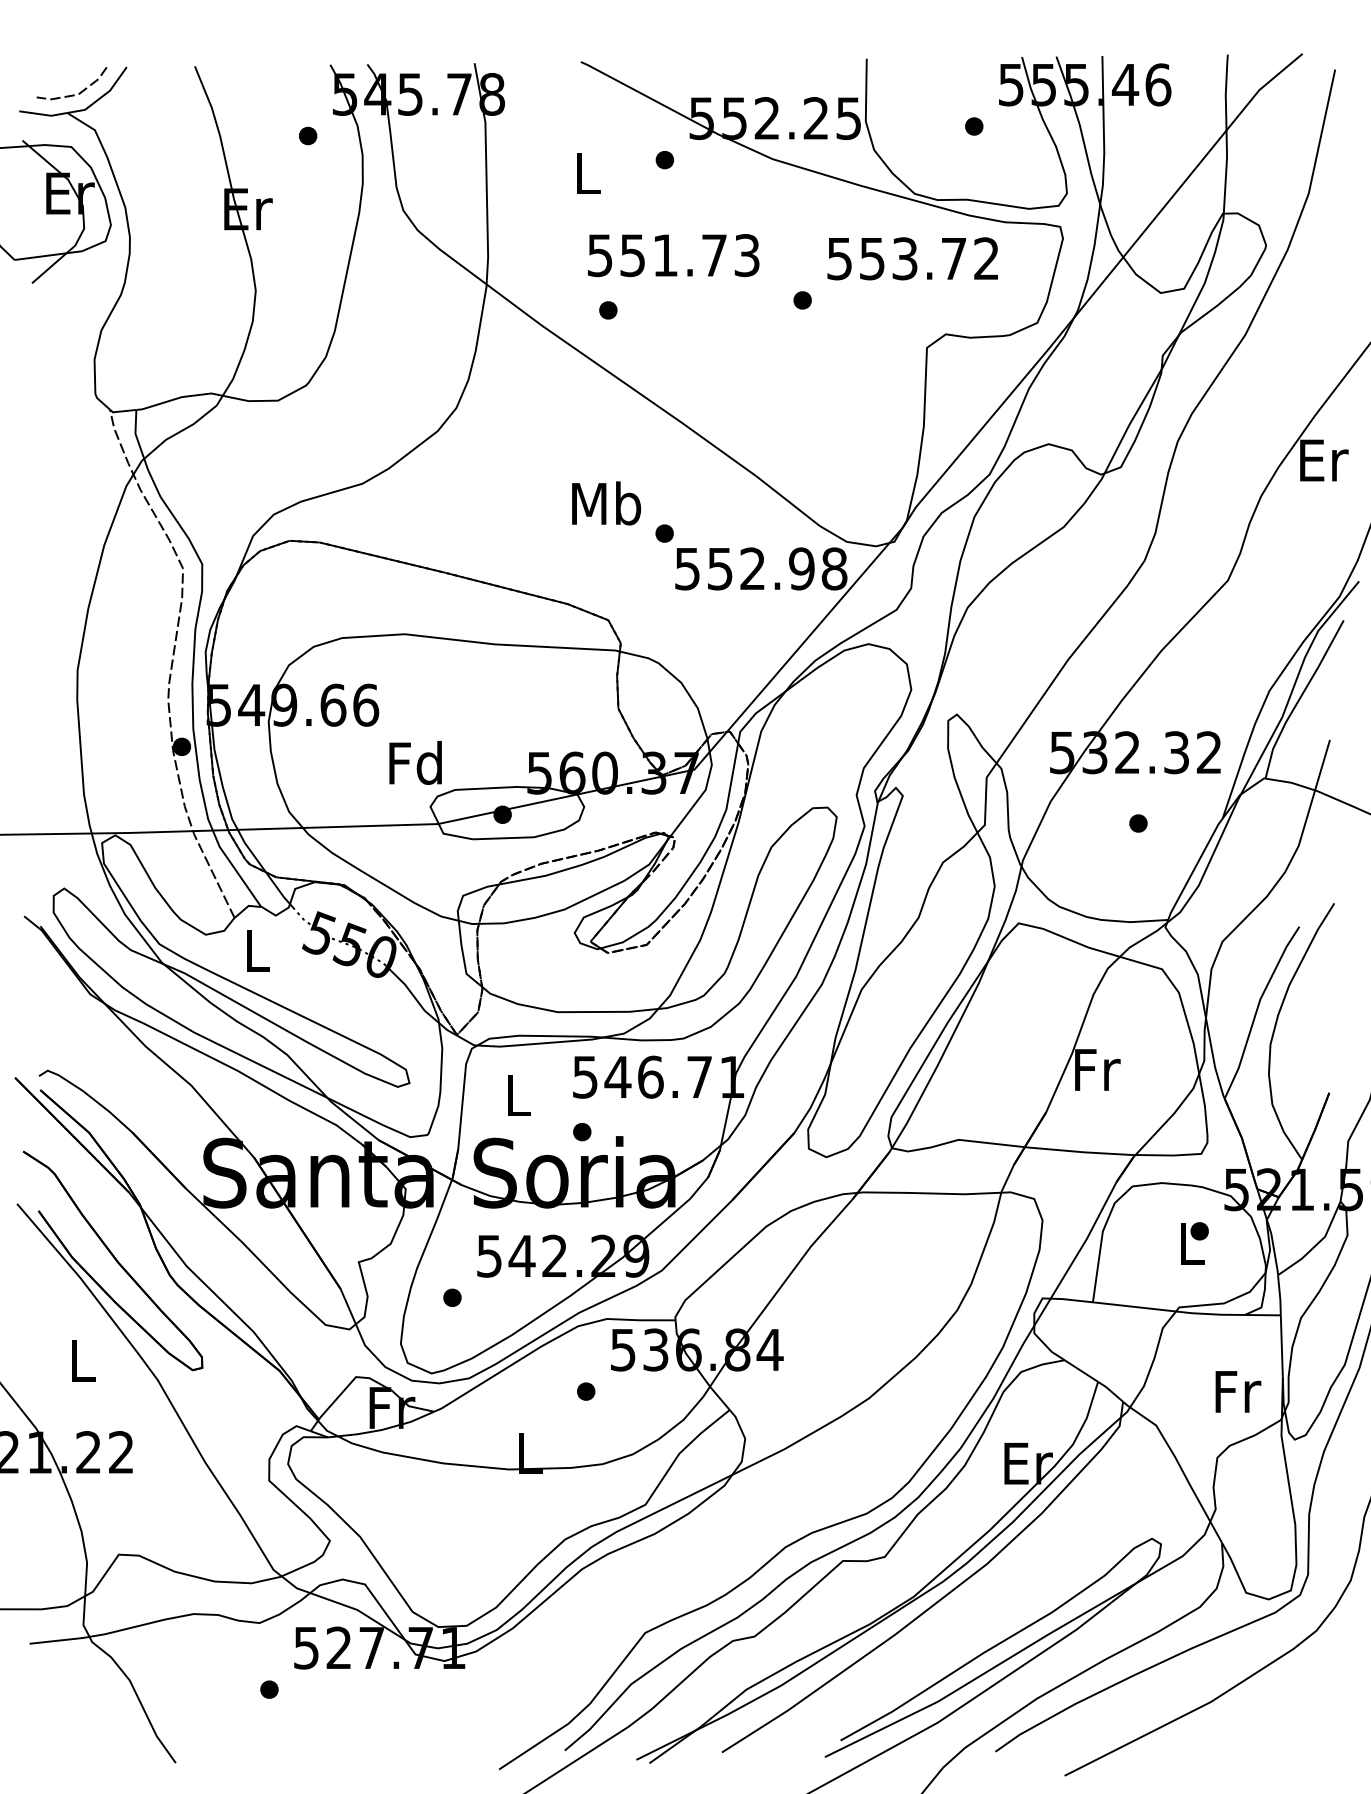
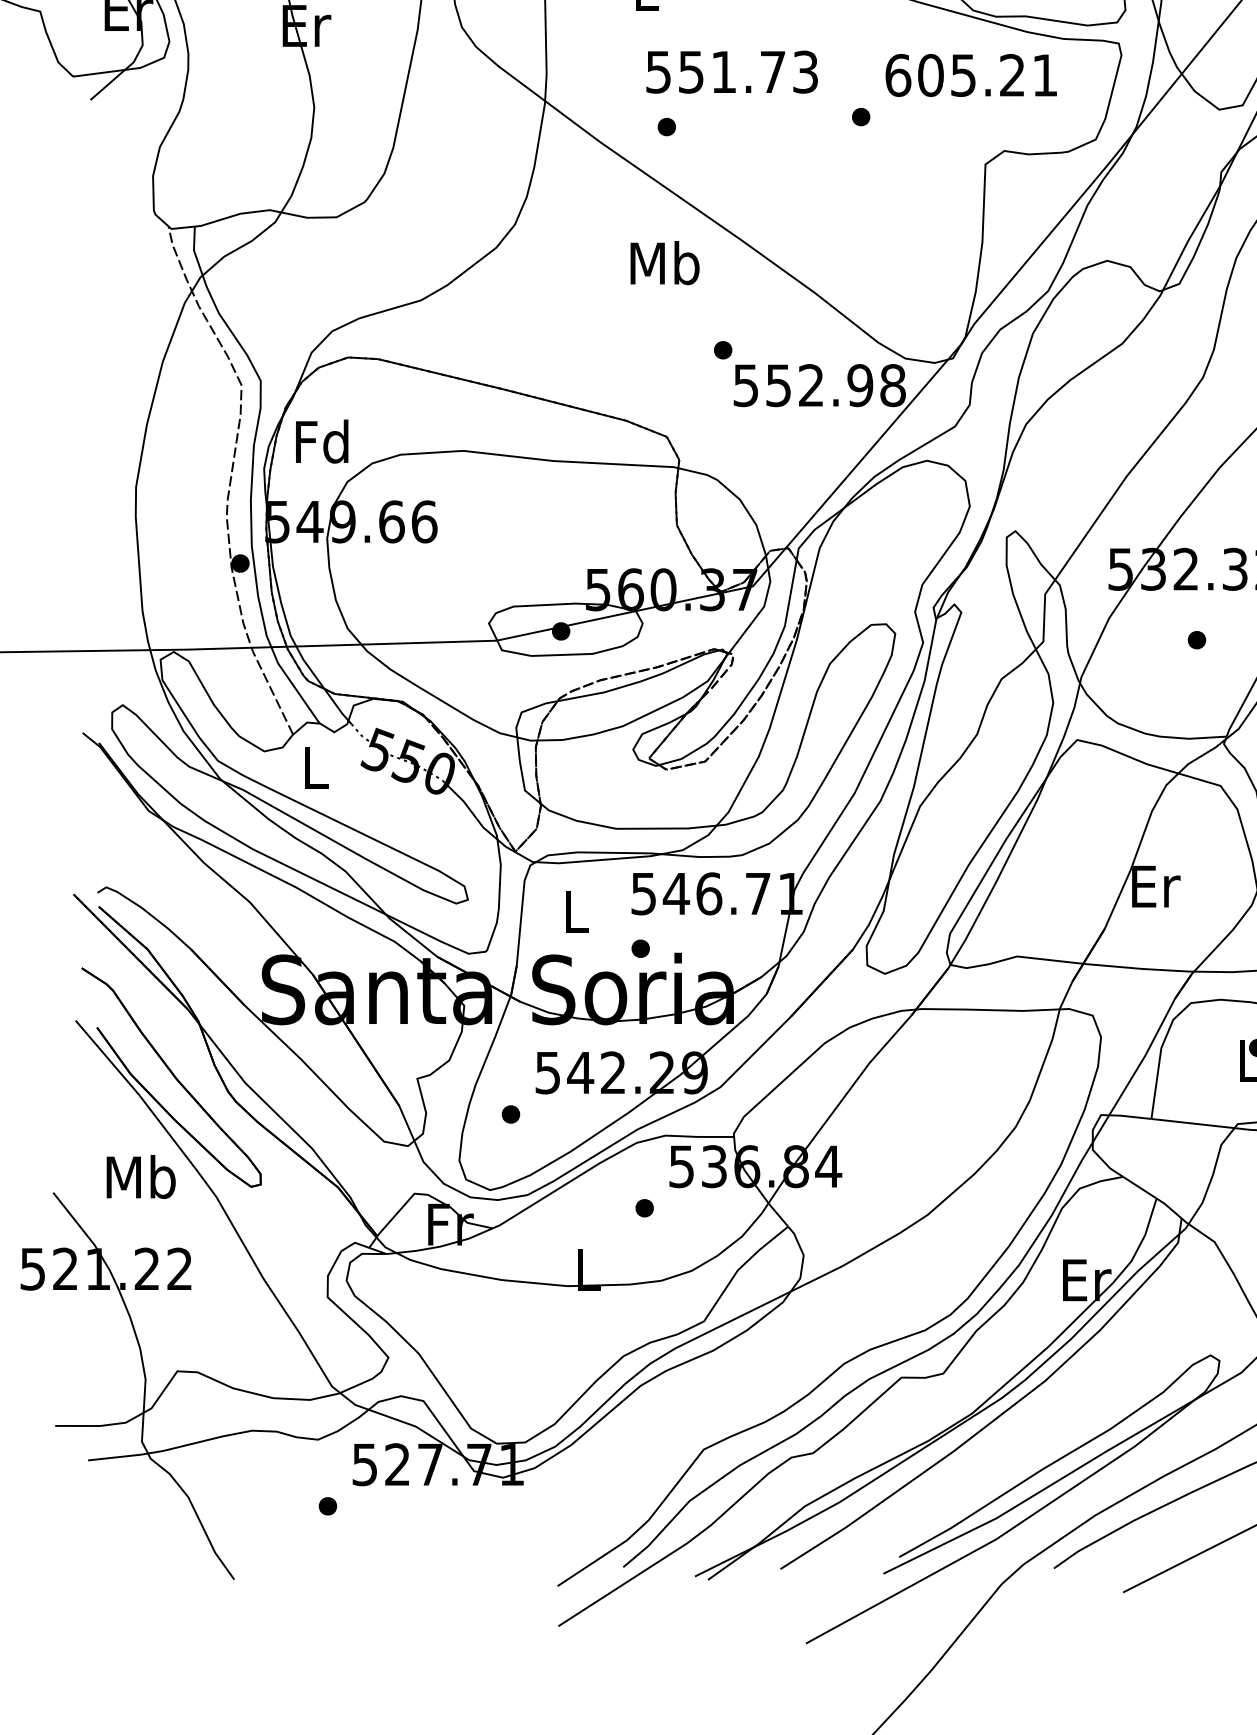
text: (912, 258) -> (971, 75), 553.72 -> 605.21
text: (606, 503) -> (665, 263), moved
text: (415, 762) -> (322, 441), moved
text: (1097, 1069) -> (1156, 886), Fr -> Er
text: (82, 1360) -> (141, 1177), L -> Mb

